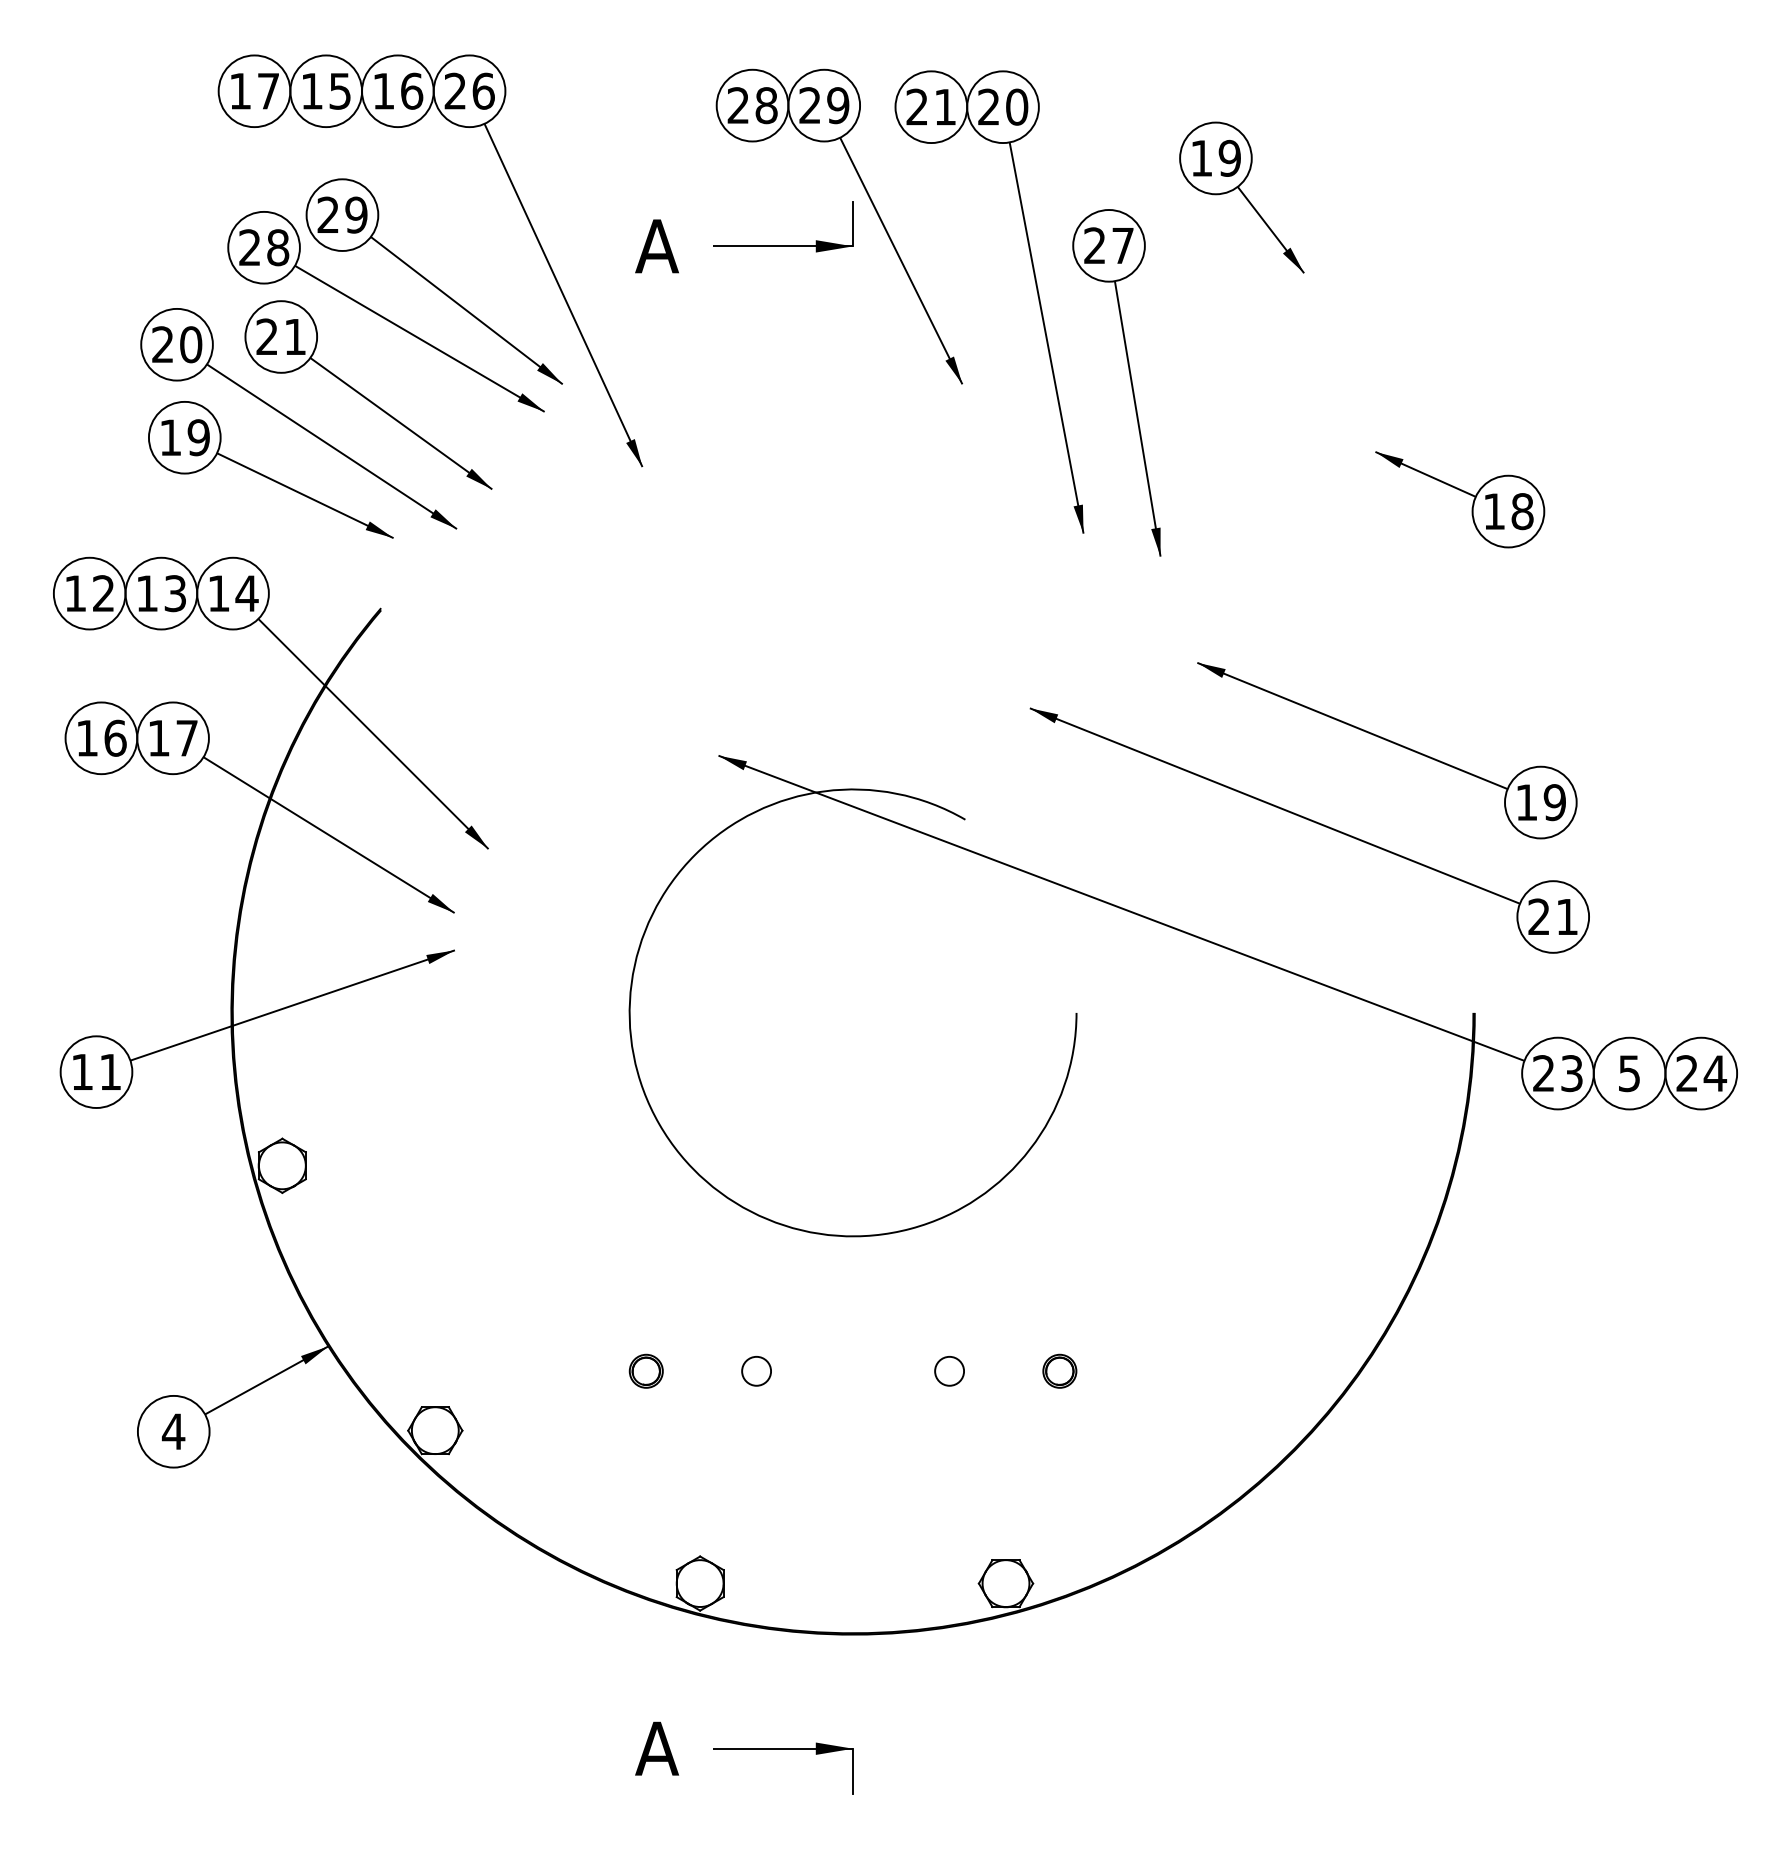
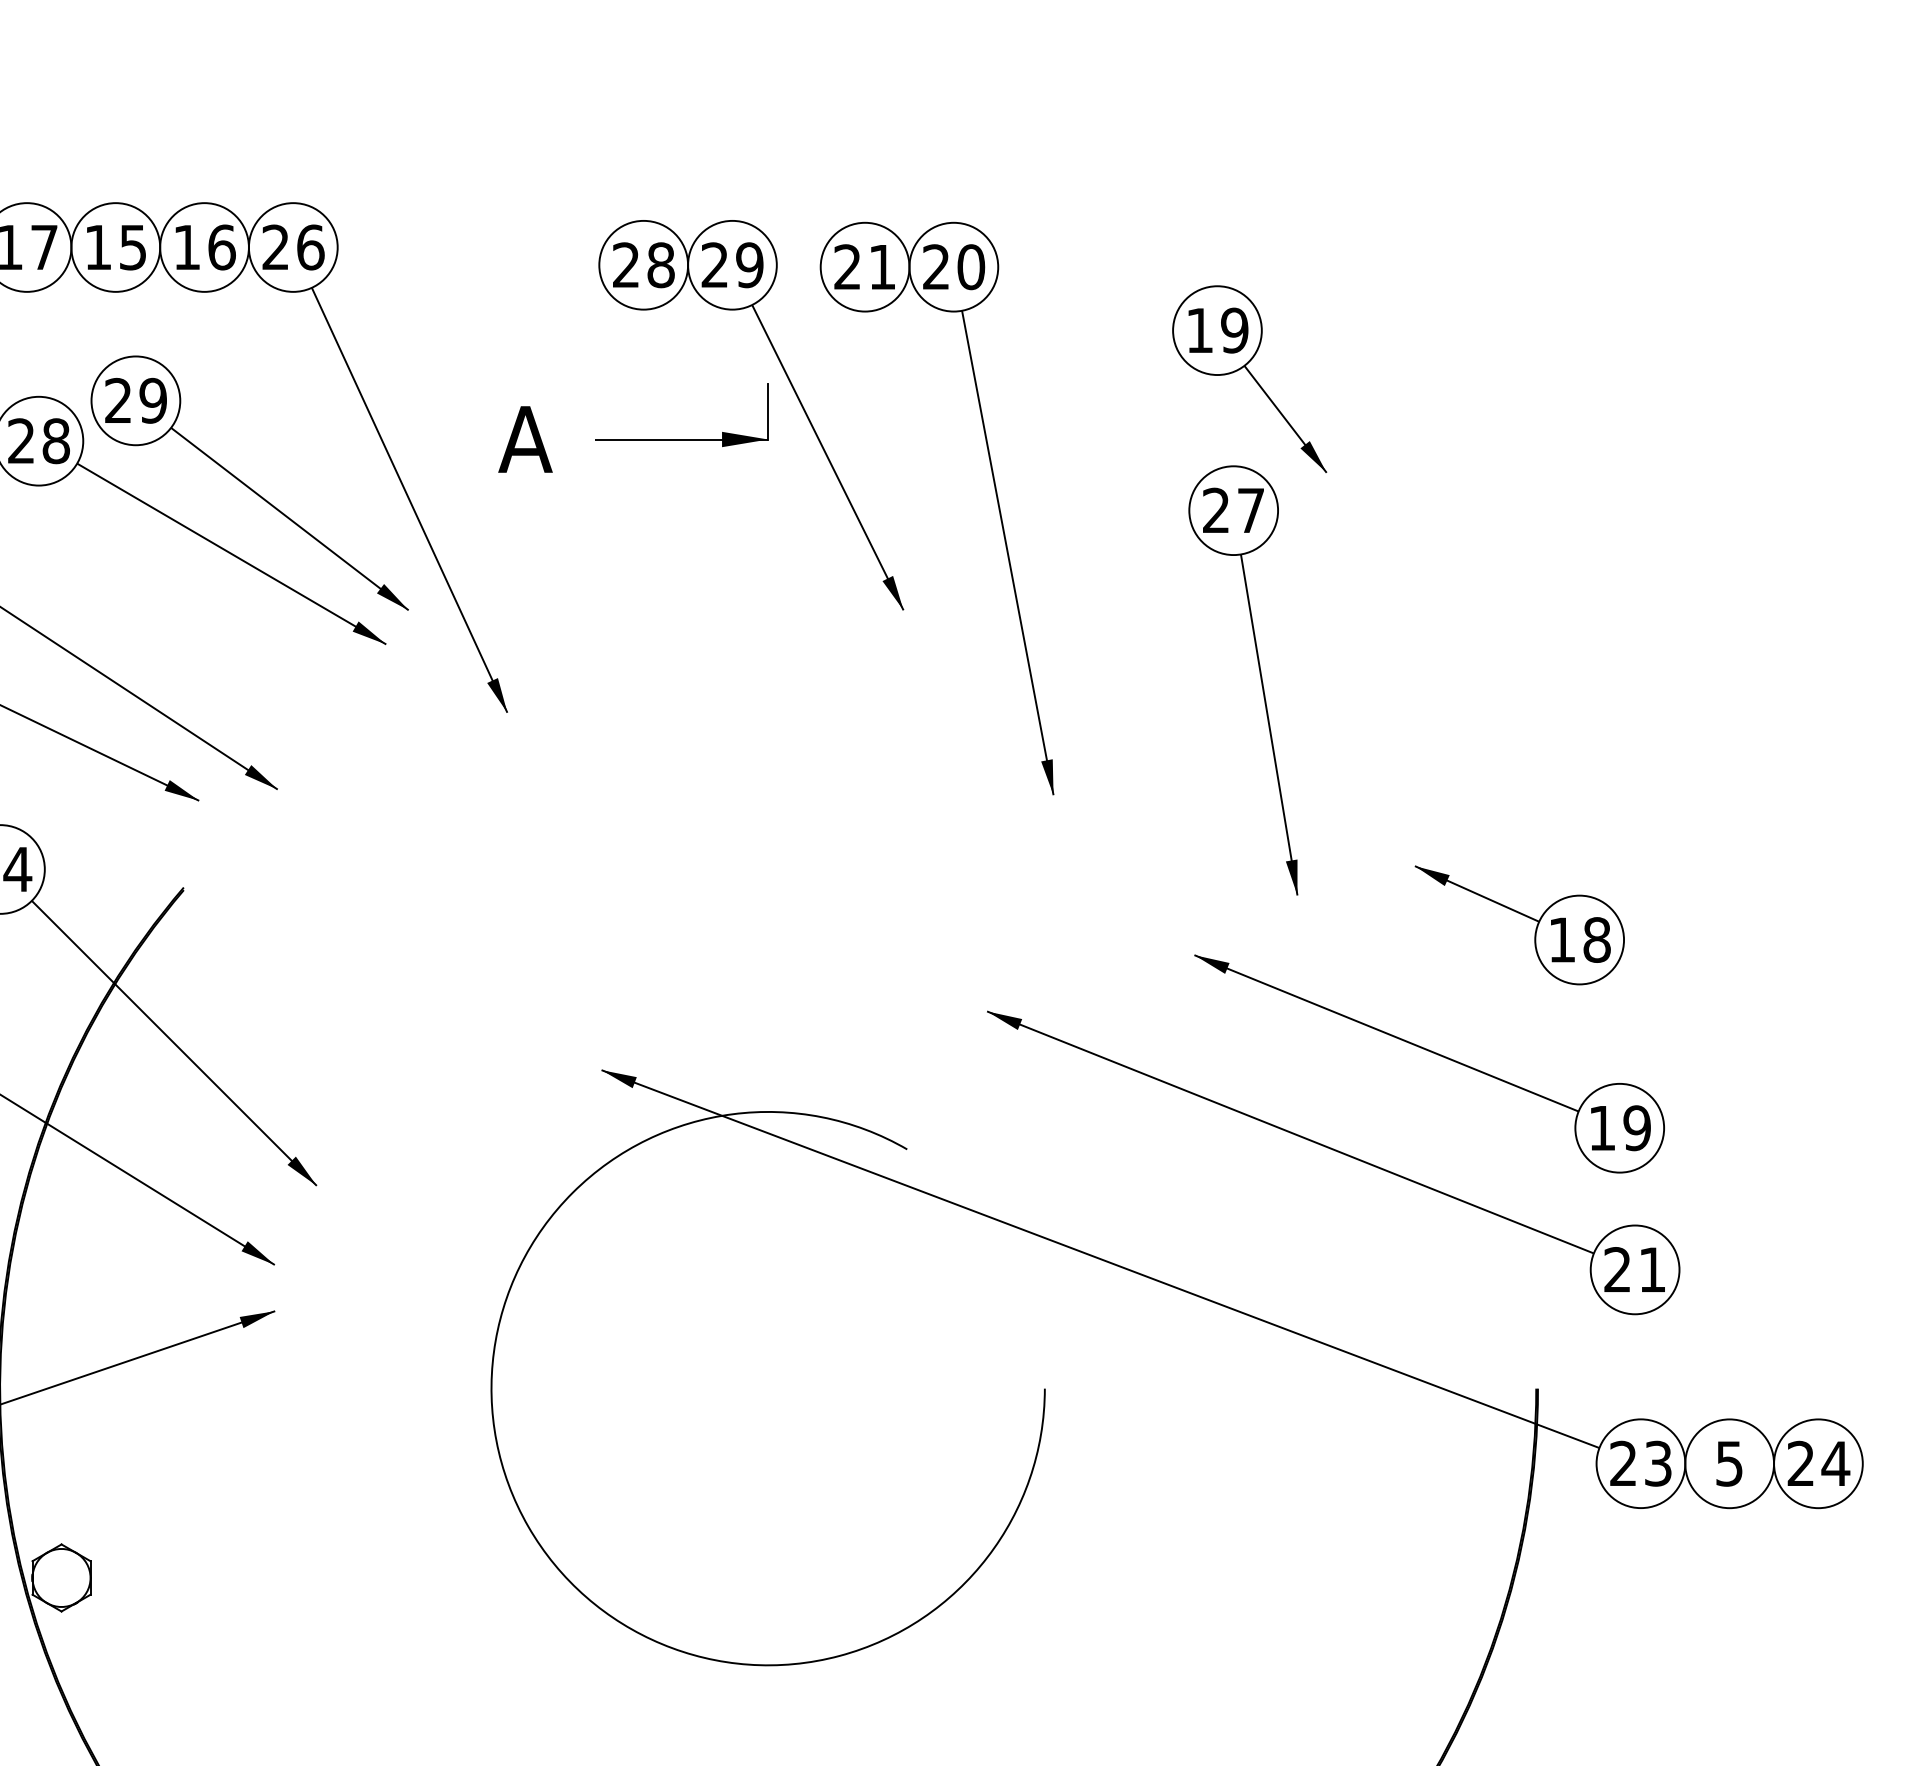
part: (1130, 382) -> (1260, 679), moved
part: (368, 394) -> (168, 622), removed
part: (1463, 492) -> (1523, 916), moved

